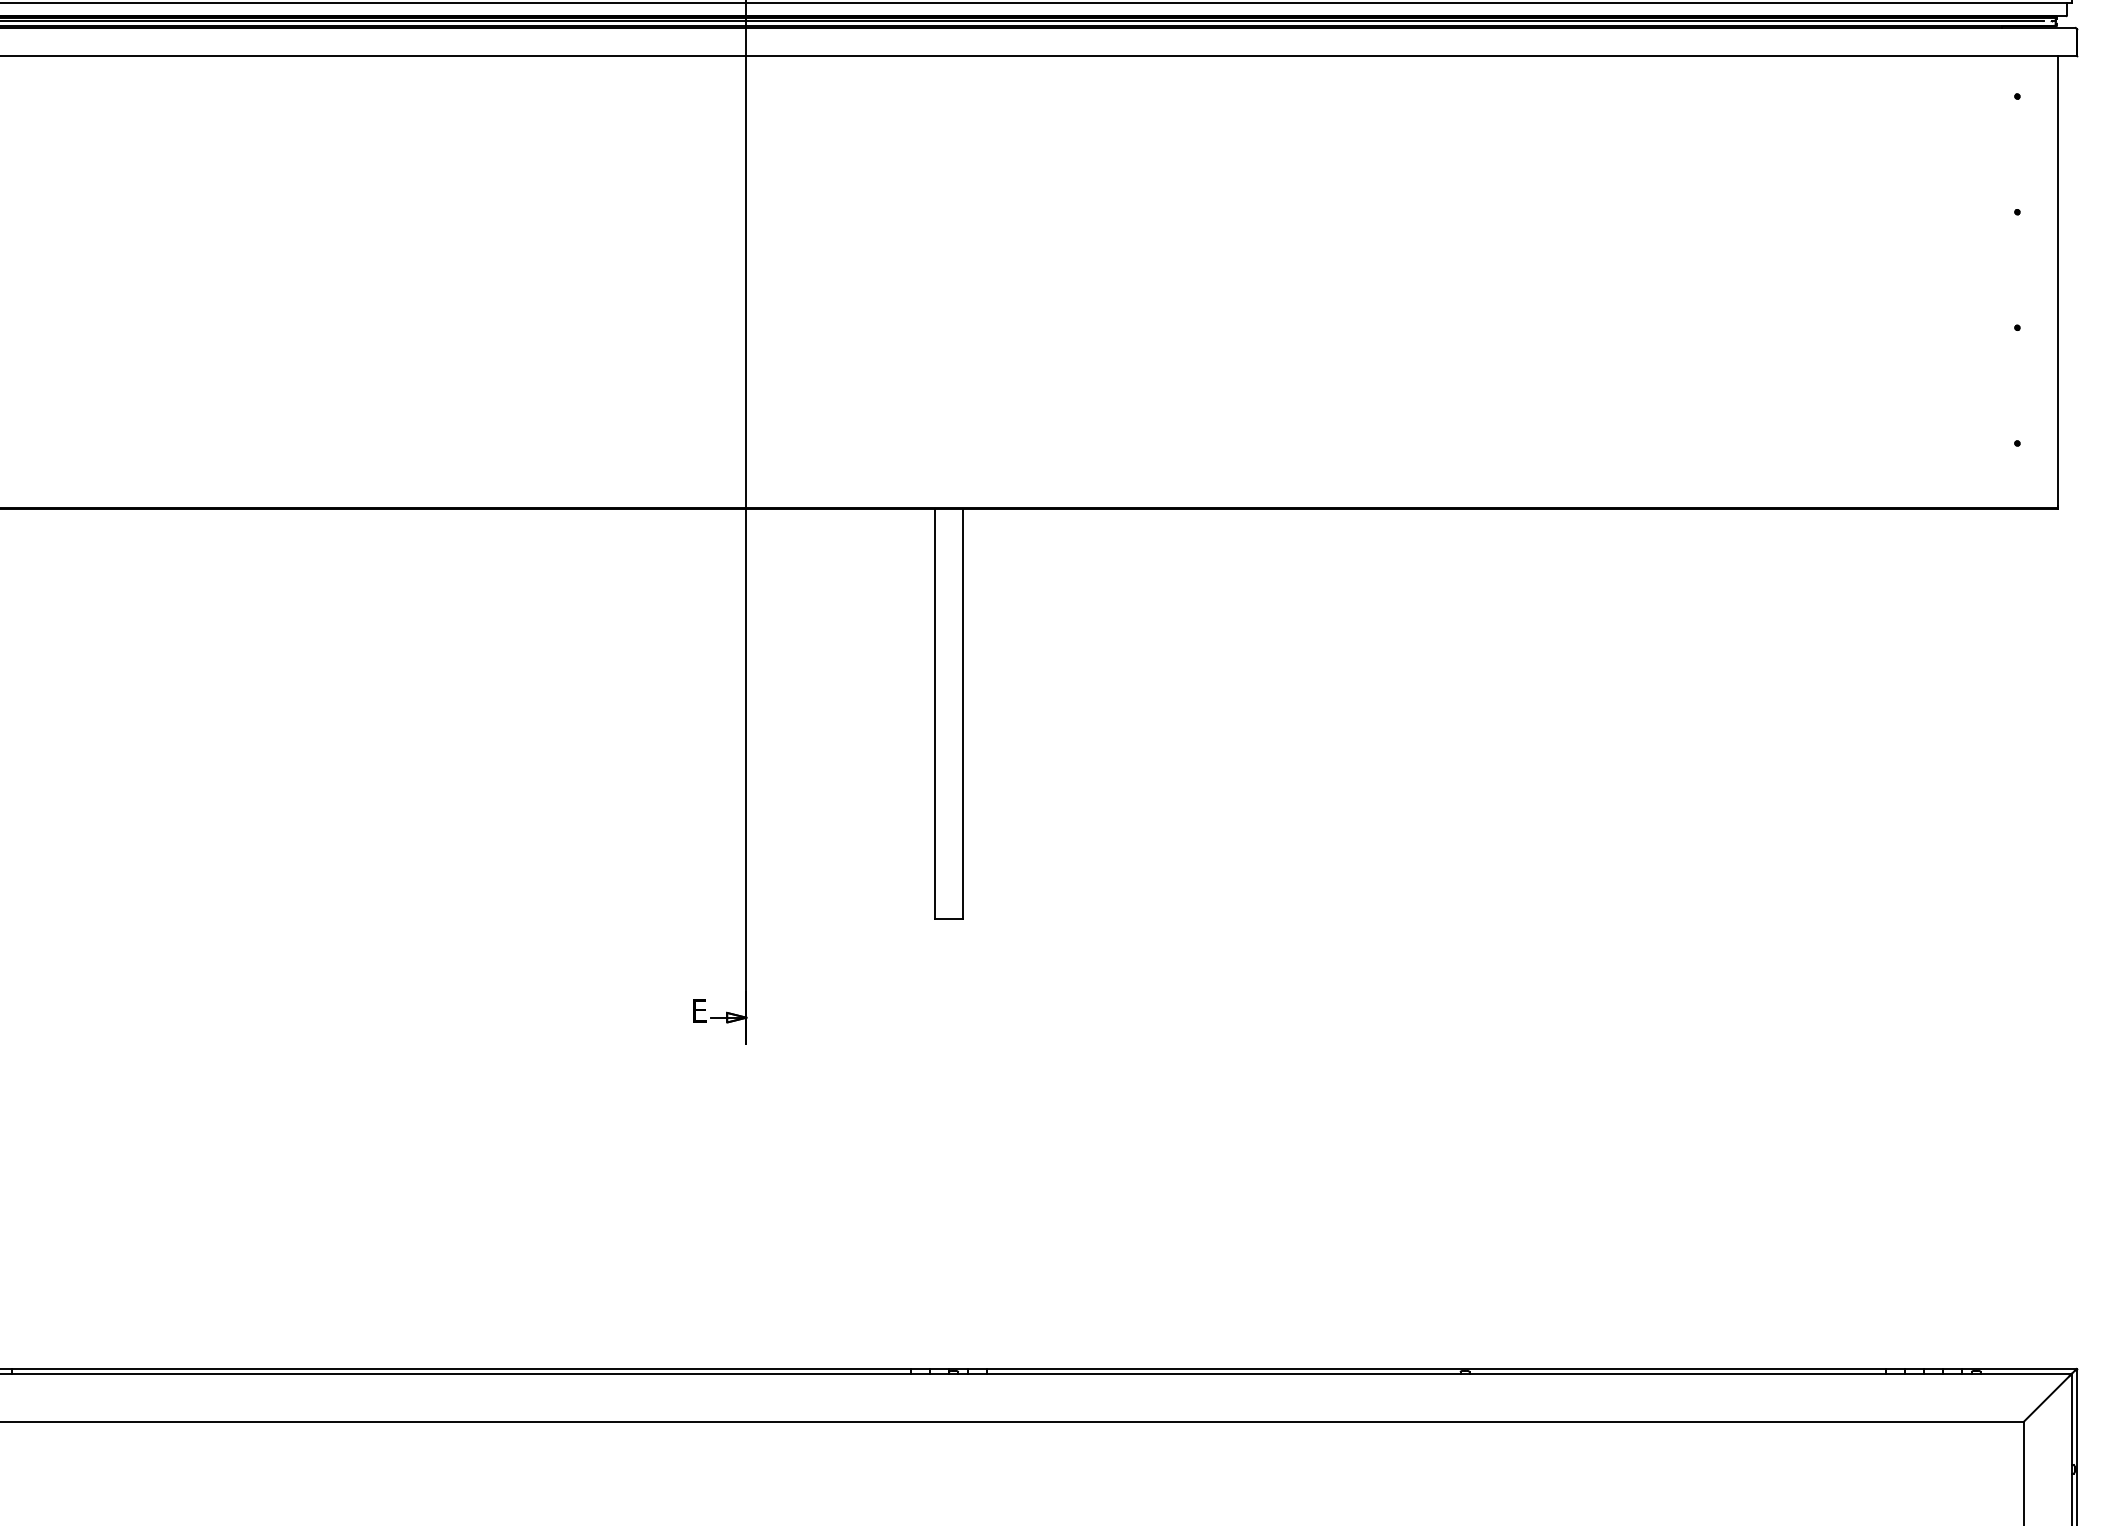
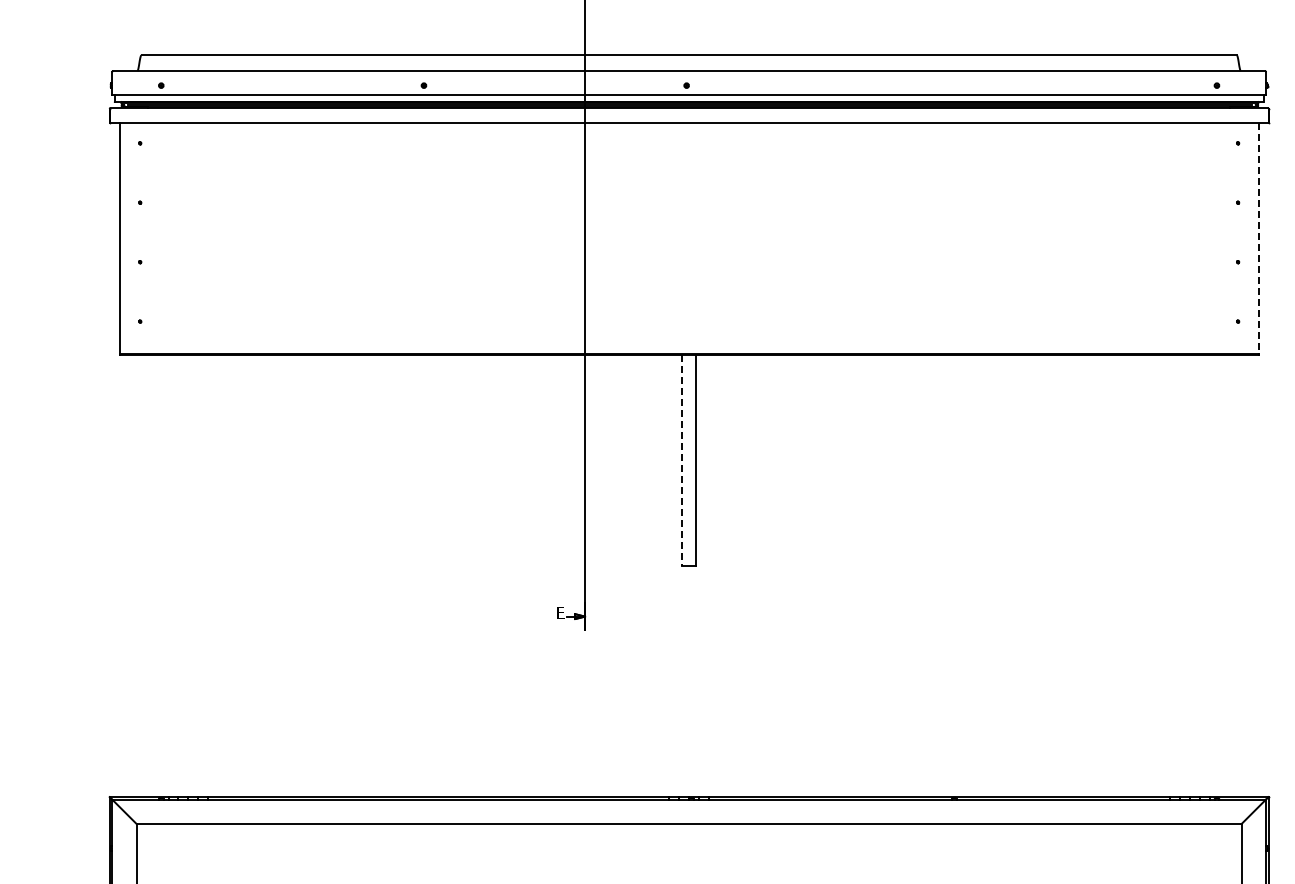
line: (2057, 281) -> (1258, 238), solid -> dashed
line: (934, 715) -> (681, 461), solid -> dashed

